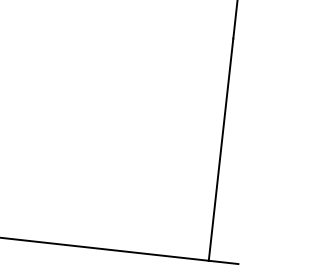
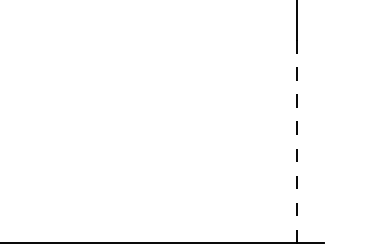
line: (220, 149) -> (296, 141), solid -> dashed

